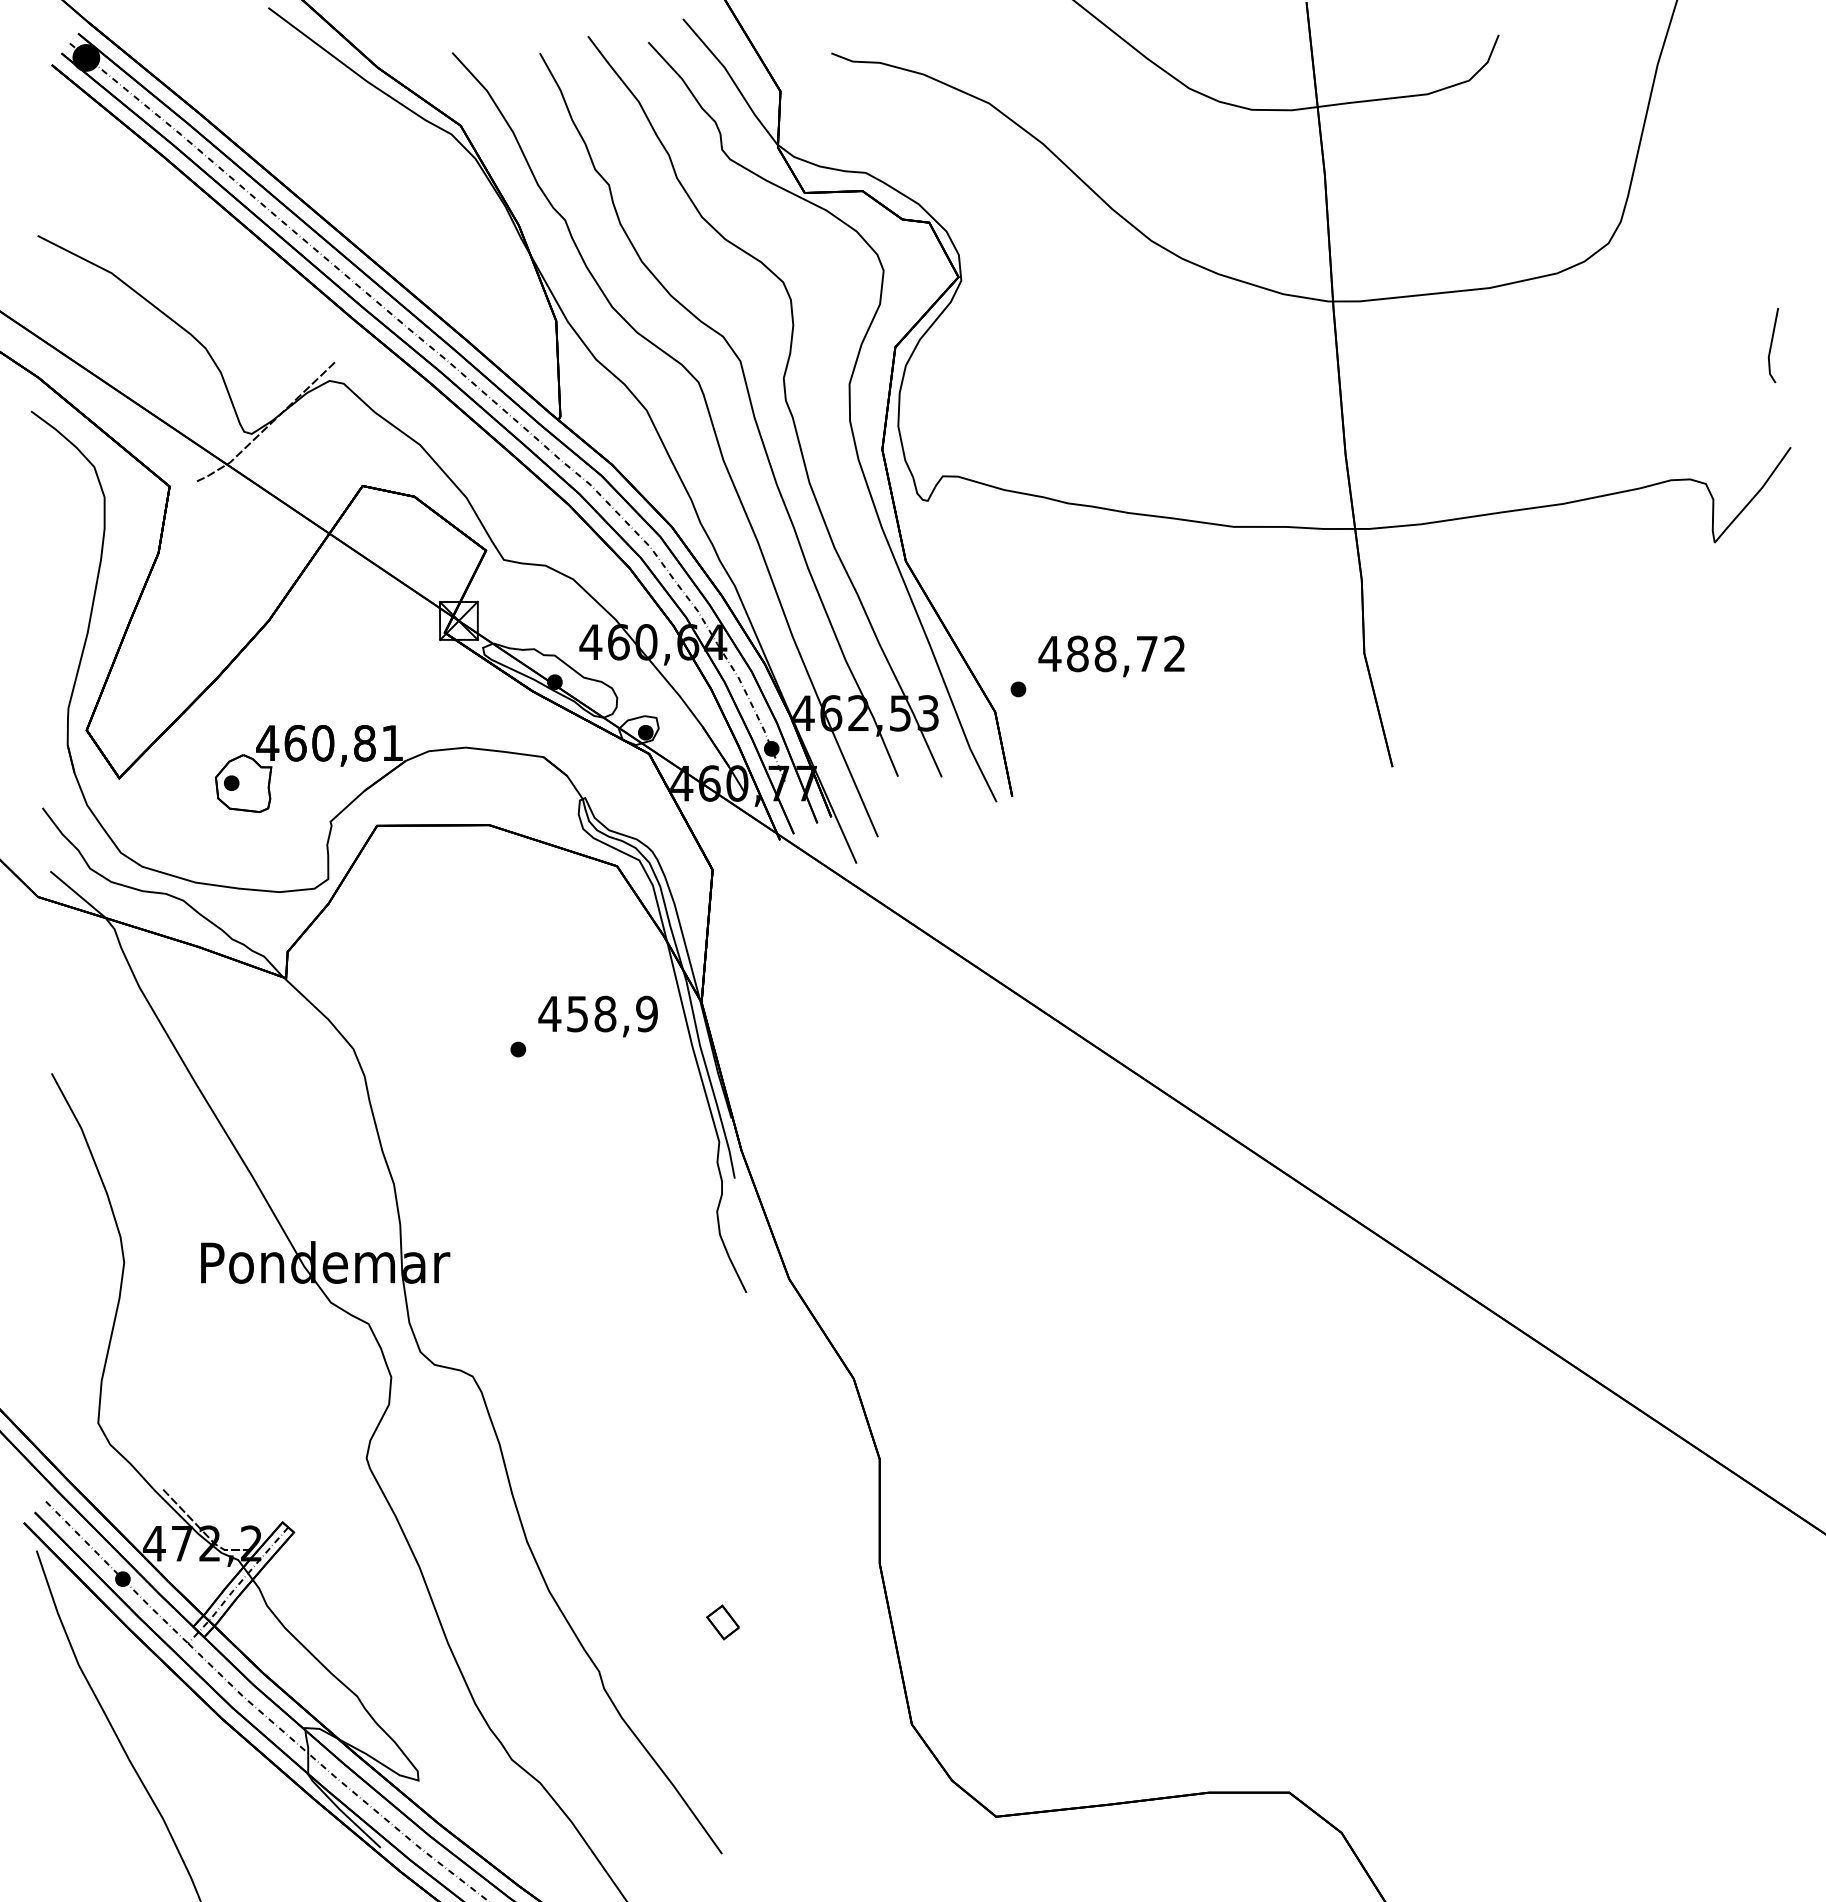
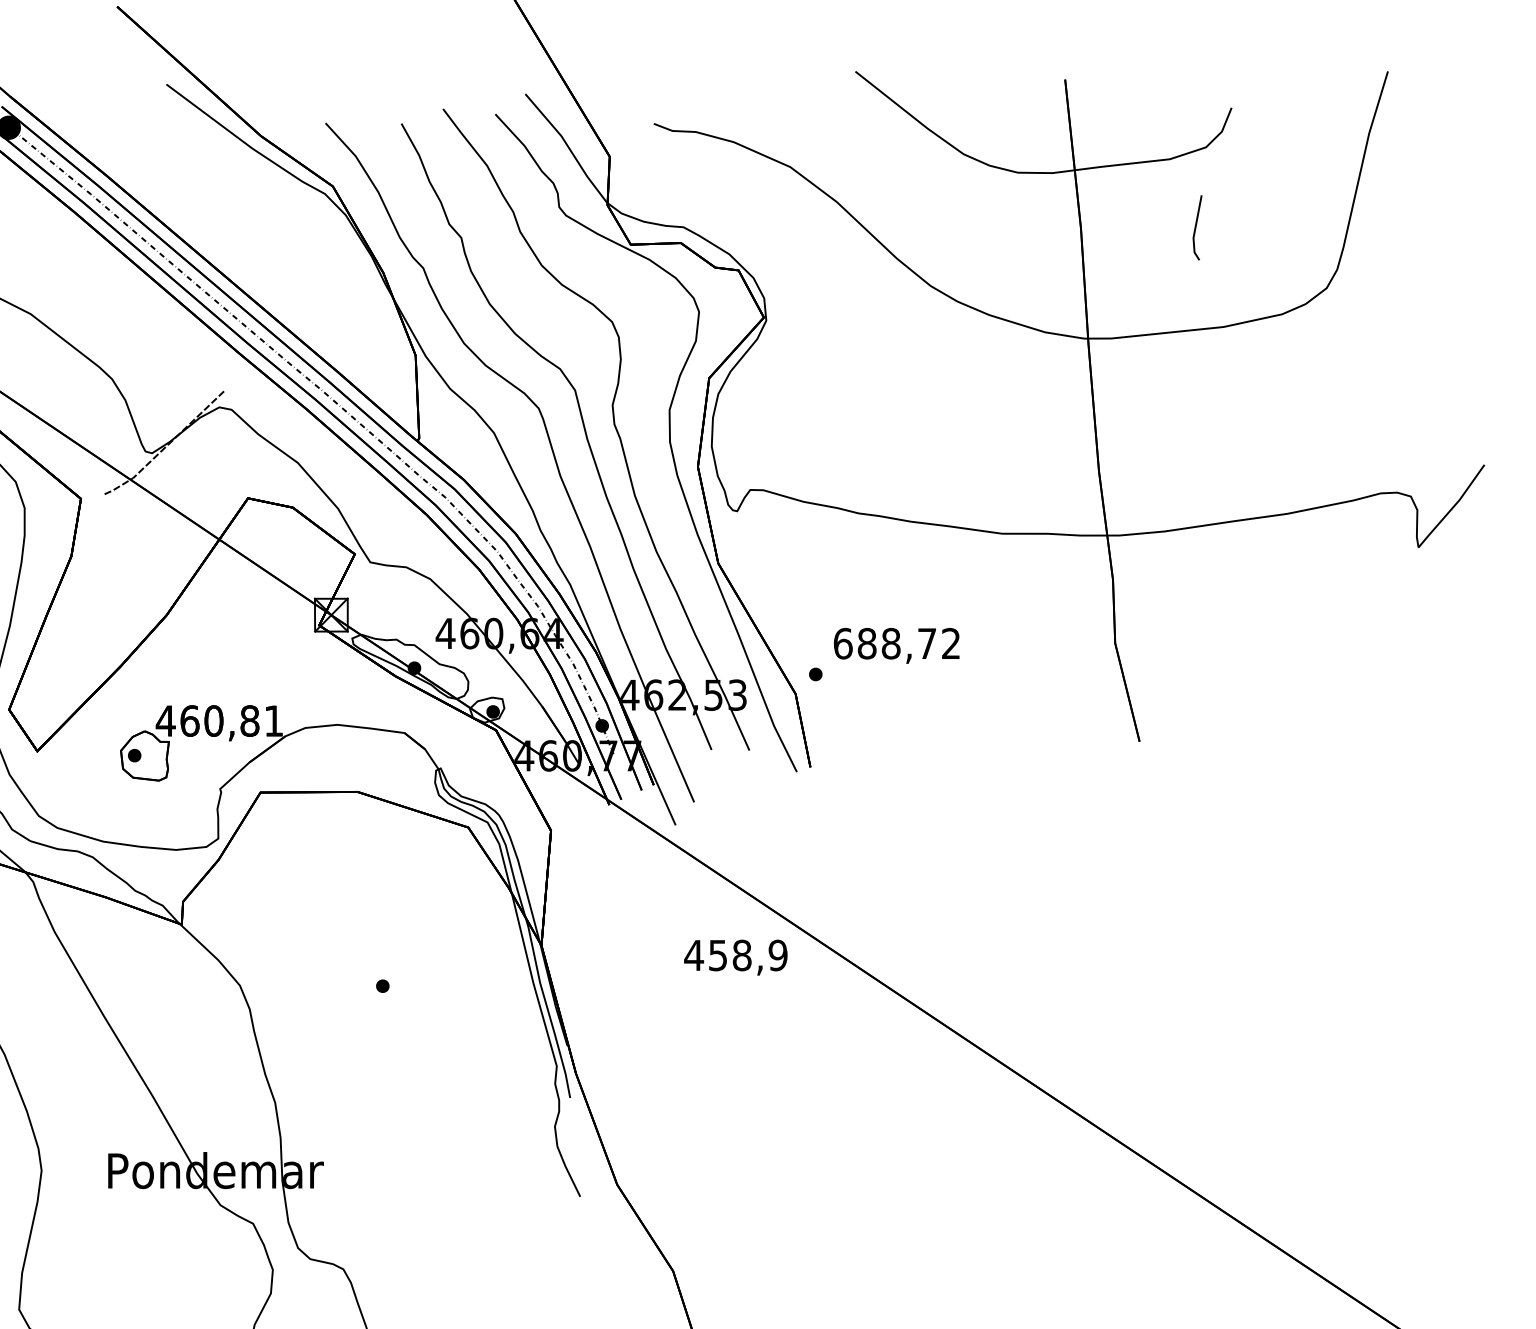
line: (1772, 344) -> (1196, 226), moved
text: (1049, 653) -> (842, 643), 488,72 -> 688,72
text: (597, 1016) -> (735, 957), moved

